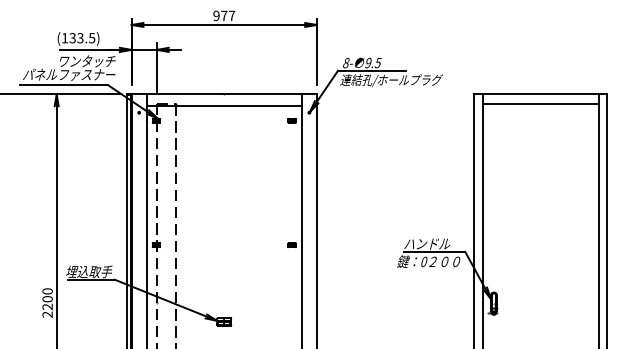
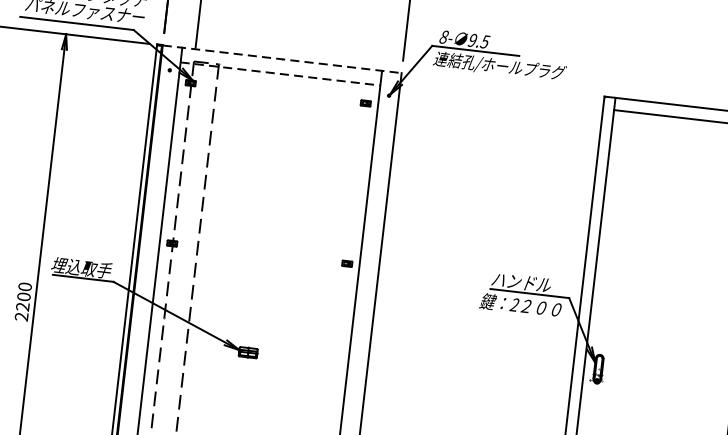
line: (224, 94) -> (282, 59), solid -> dashed
line: (224, 105) -> (280, 73), solid -> dashed
text: (423, 261) -> (513, 304), 0 -> 2

